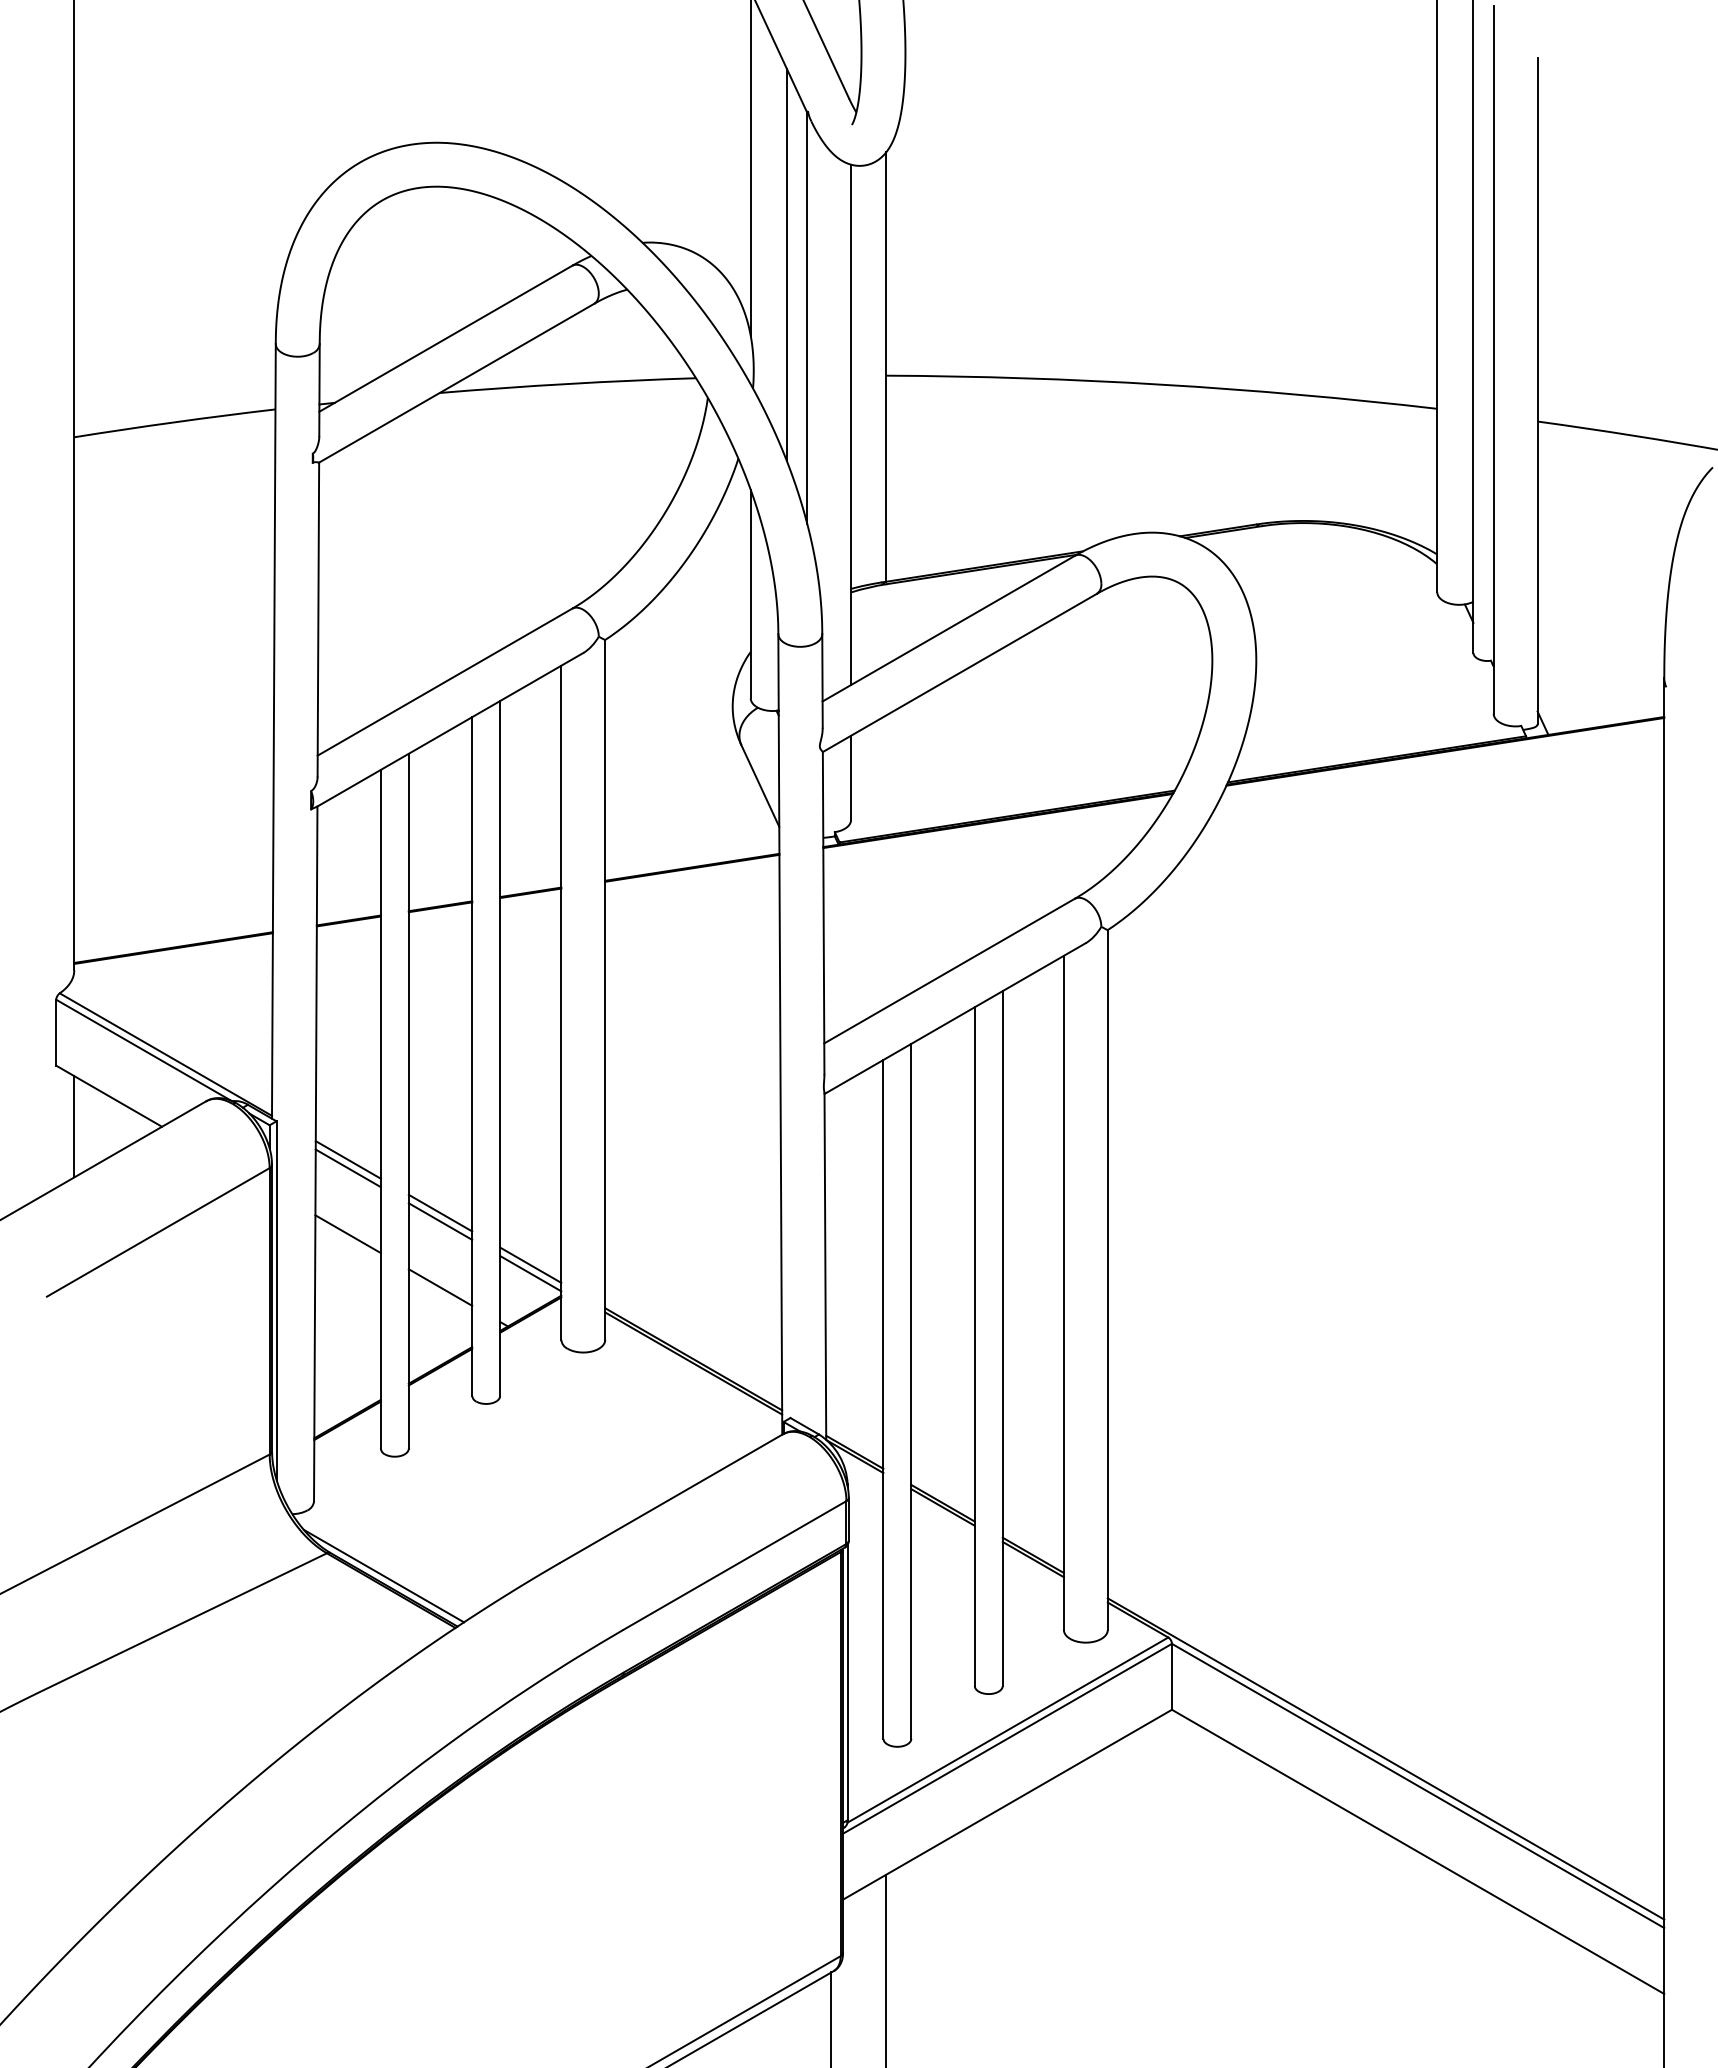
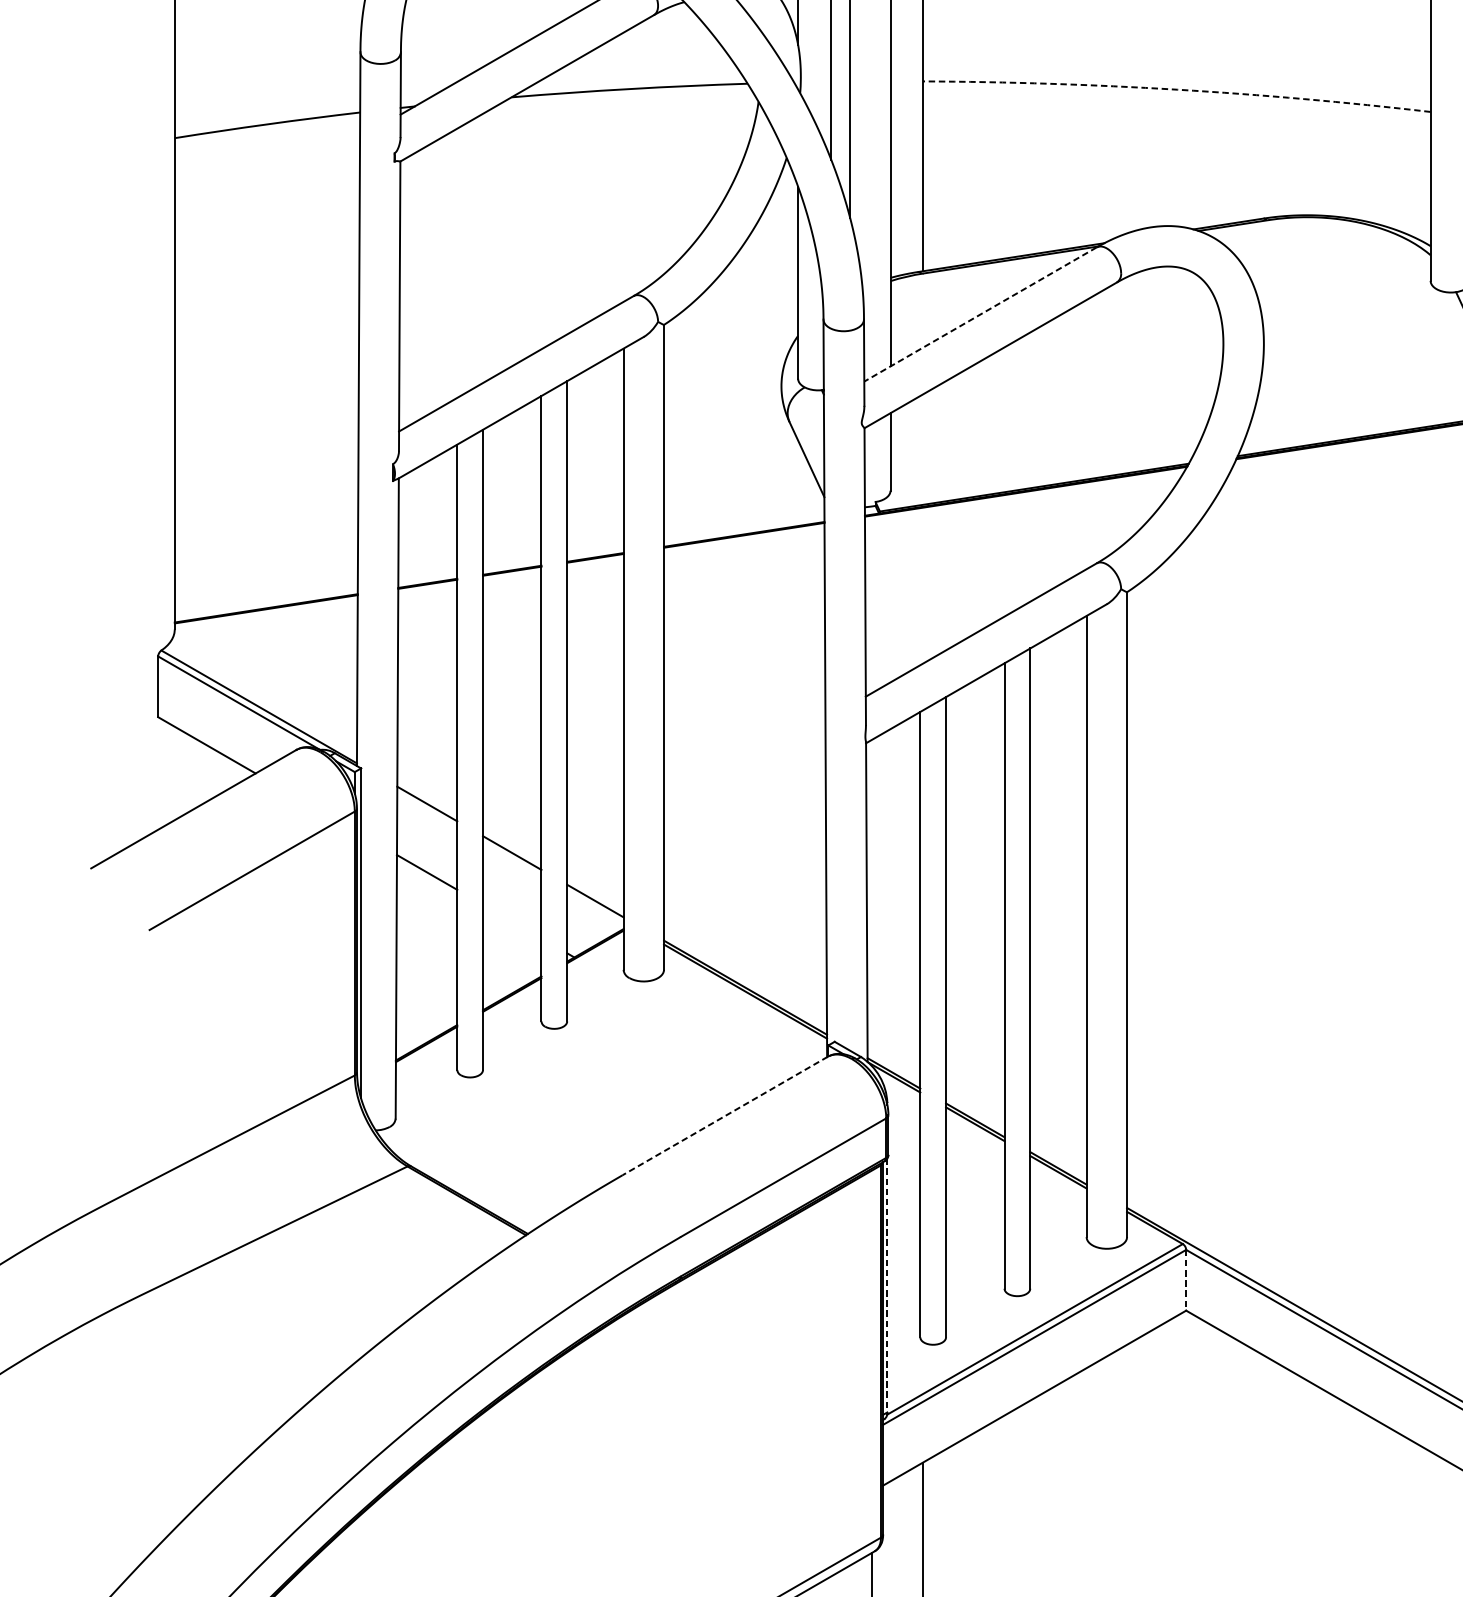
arc: (1162, 384) -> (1177, 89), solid -> dashed
line: (948, 628) -> (980, 314), solid -> dashed
line: (74, 1126) -> (174, 773), removed
line: (347, 1168) -> (426, 811), removed
line: (440, 1221) -> (512, 860), removed
line: (530, 1273) -> (595, 908), removed
line: (440, 1287) -> (512, 921), removed
line: (671, 1498) -> (725, 1115), solid -> dashed
line: (383, 1575) -> (459, 1186), removed
line: (1171, 1676) -> (1185, 1279), solid -> dashed
line: (847, 1682) -> (887, 1285), solid -> dashed

